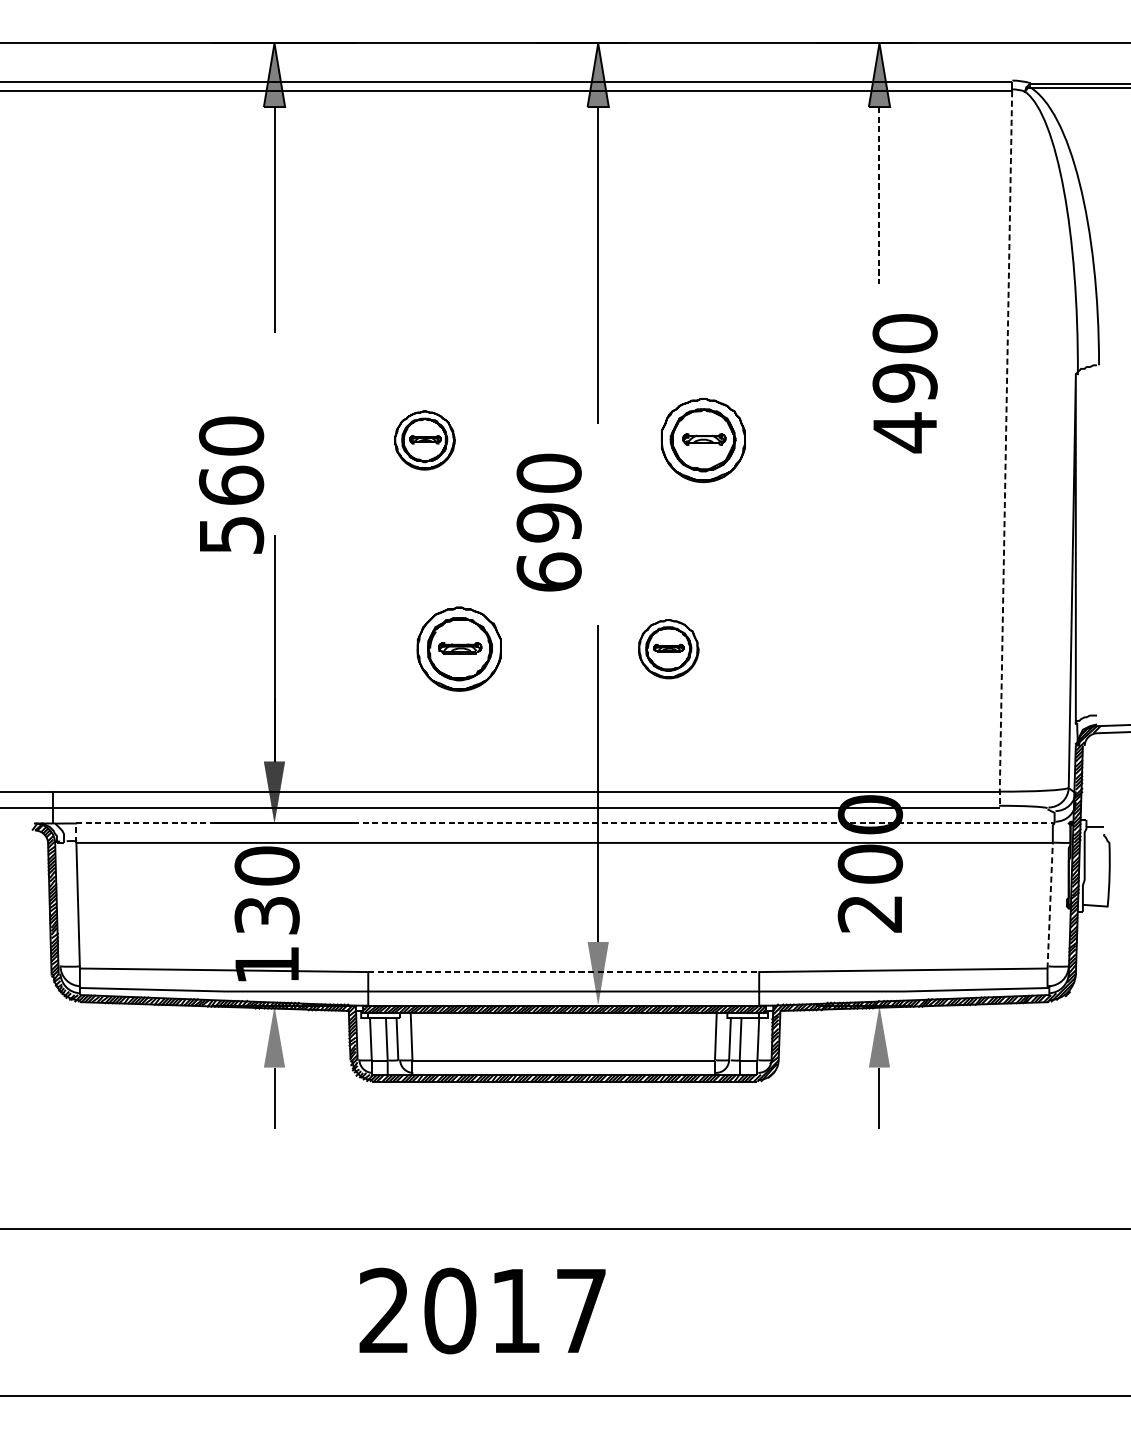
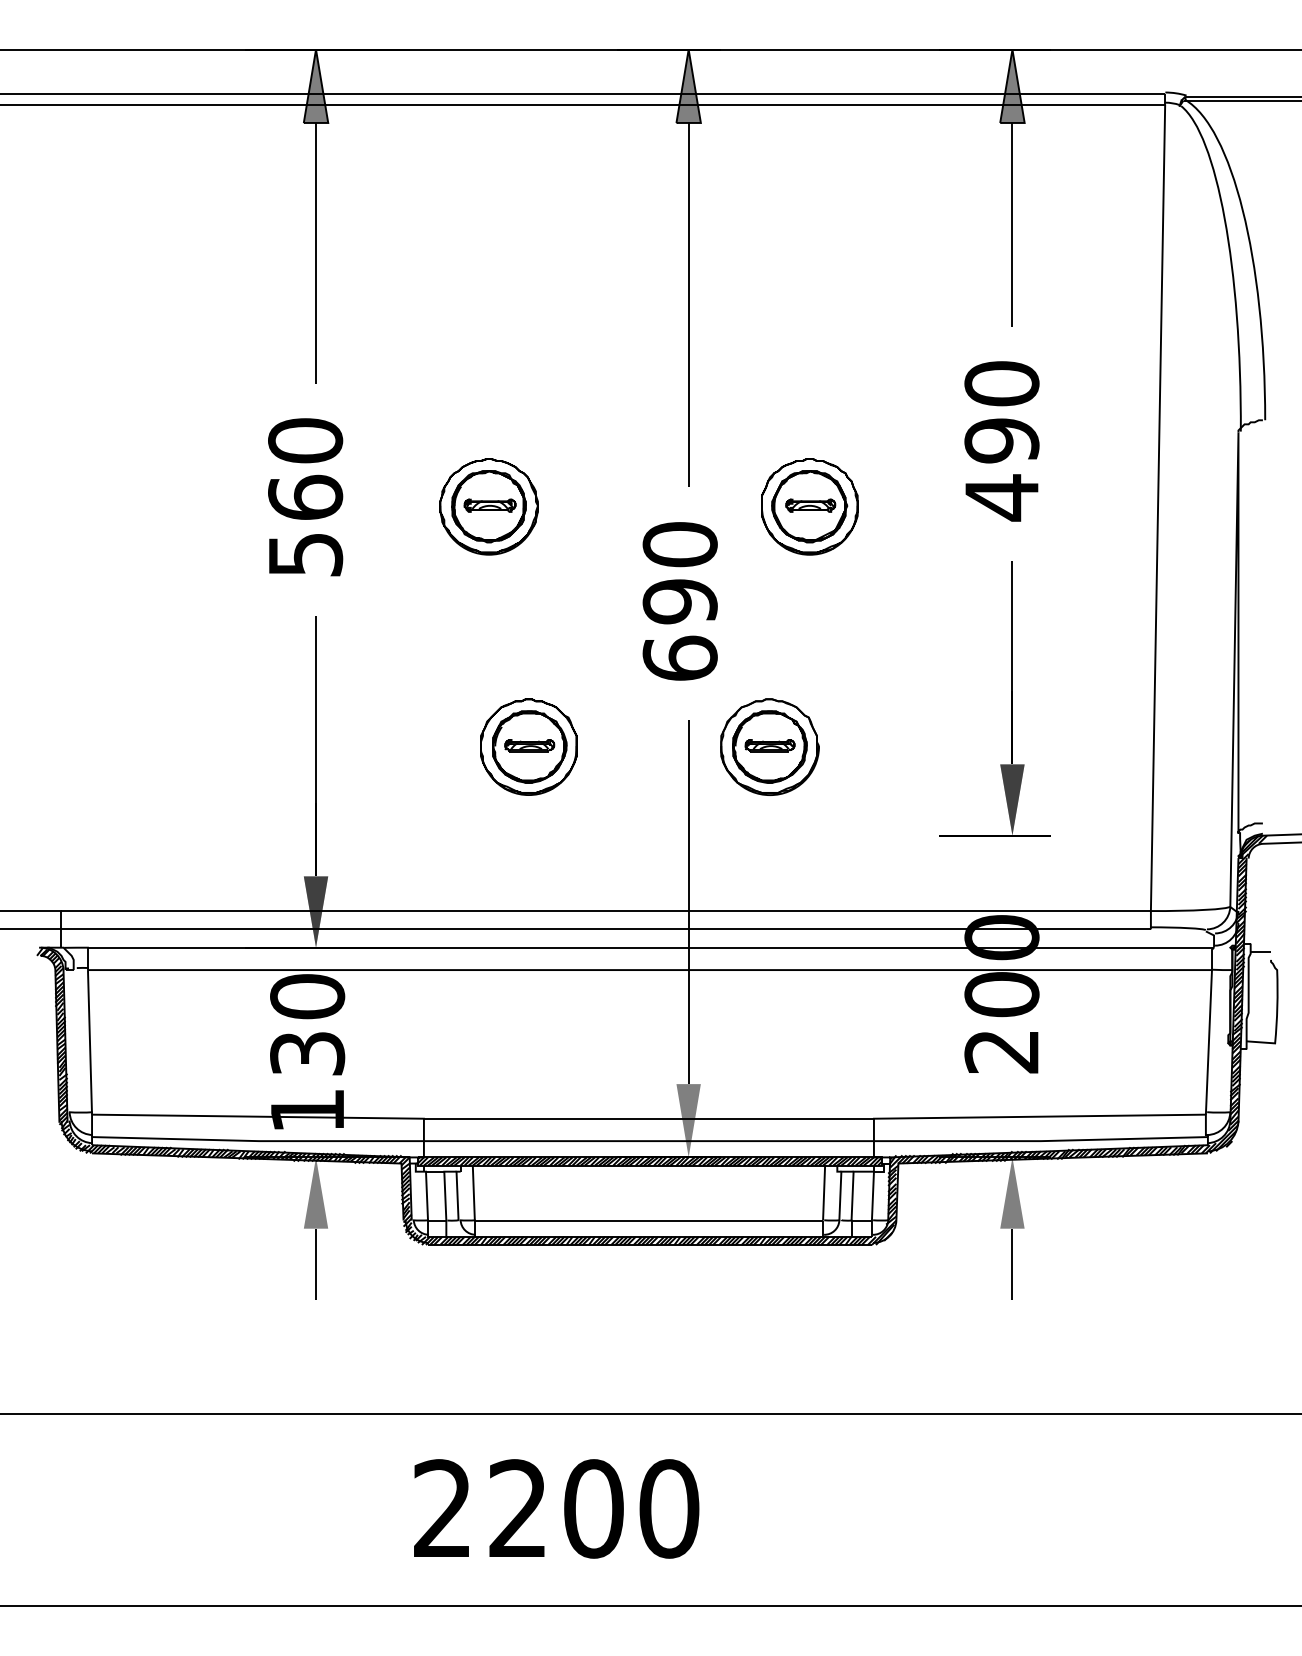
line: (879, 195) -> (1012, 224), dashed -> solid
text: (904, 383) -> (1001, 441), moved
part: (424, 440) -> (488, 506), size x1.43
line: (1005, 450) -> (1157, 518), dashed -> solid
text: (231, 485) -> (305, 497), moved
text: (548, 522) -> (679, 601), moved
part: (878, 607) -> (1011, 698), added
part: (668, 648) -> (769, 746), size x1.43
line: (555, 823) -> (639, 947), dashed -> solid
line: (1049, 904) -> (1208, 1041), dashed -> solid
line: (564, 971) -> (649, 1118), dashed -> solid
text: (515, 1310) -> (593, 1508), 2017 -> 2200

